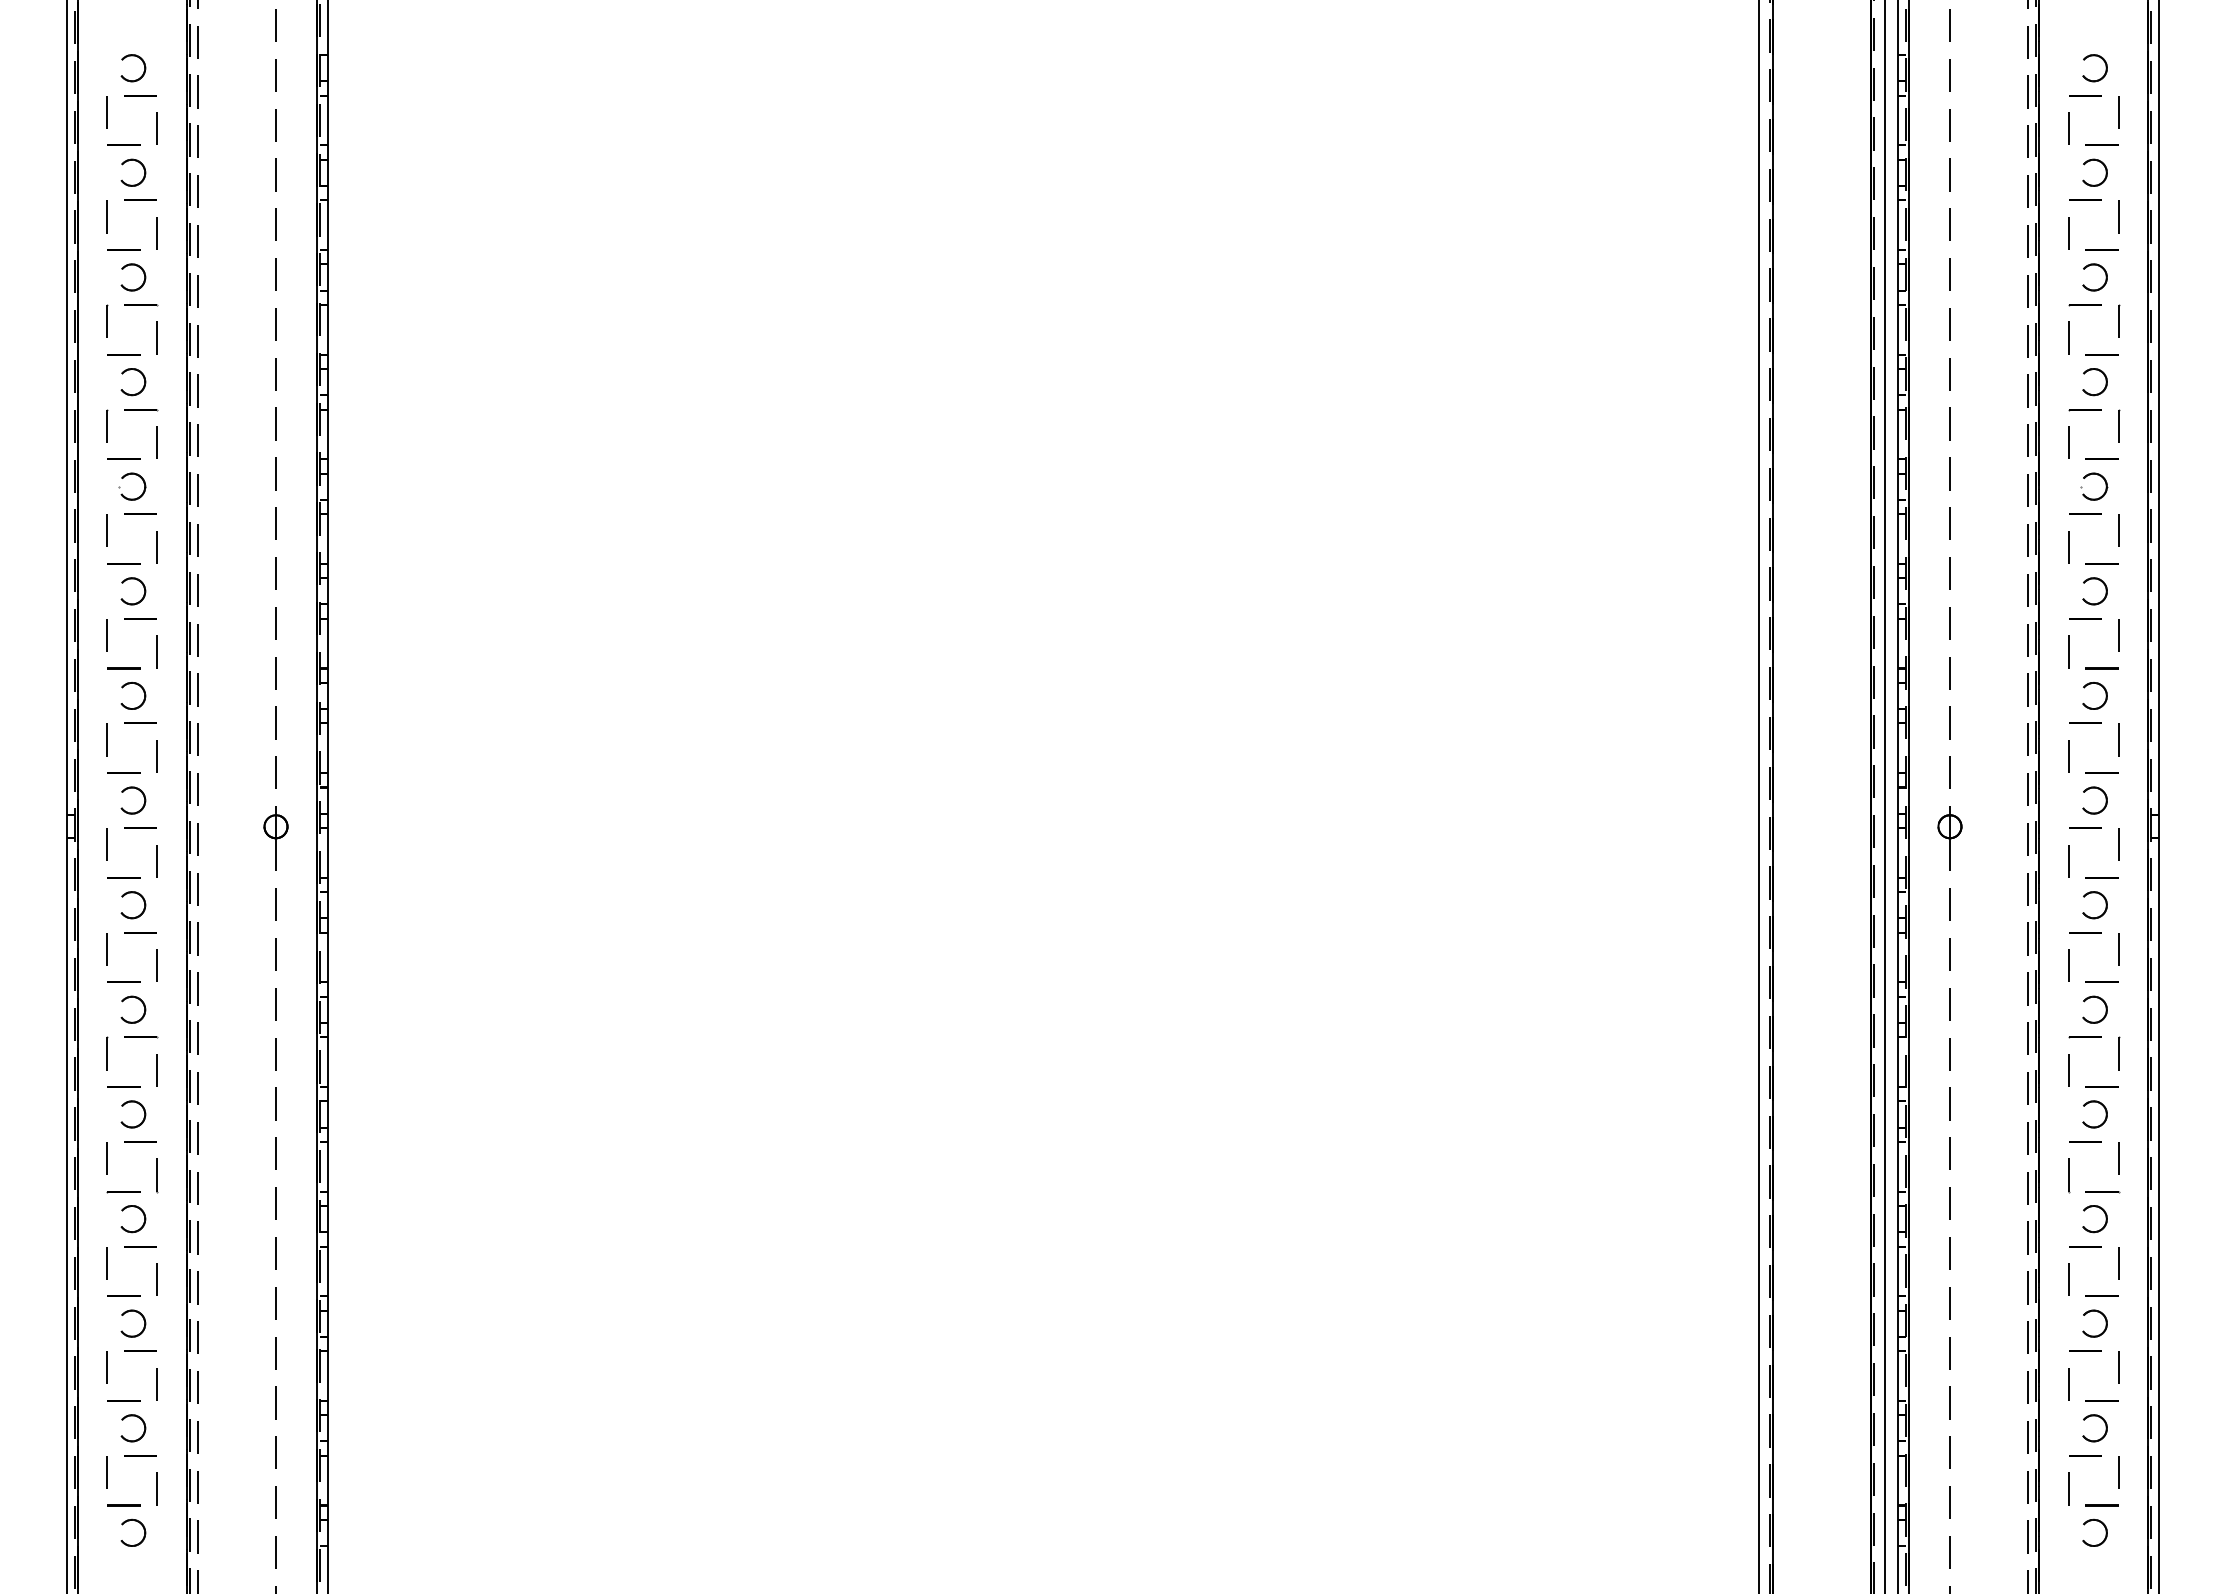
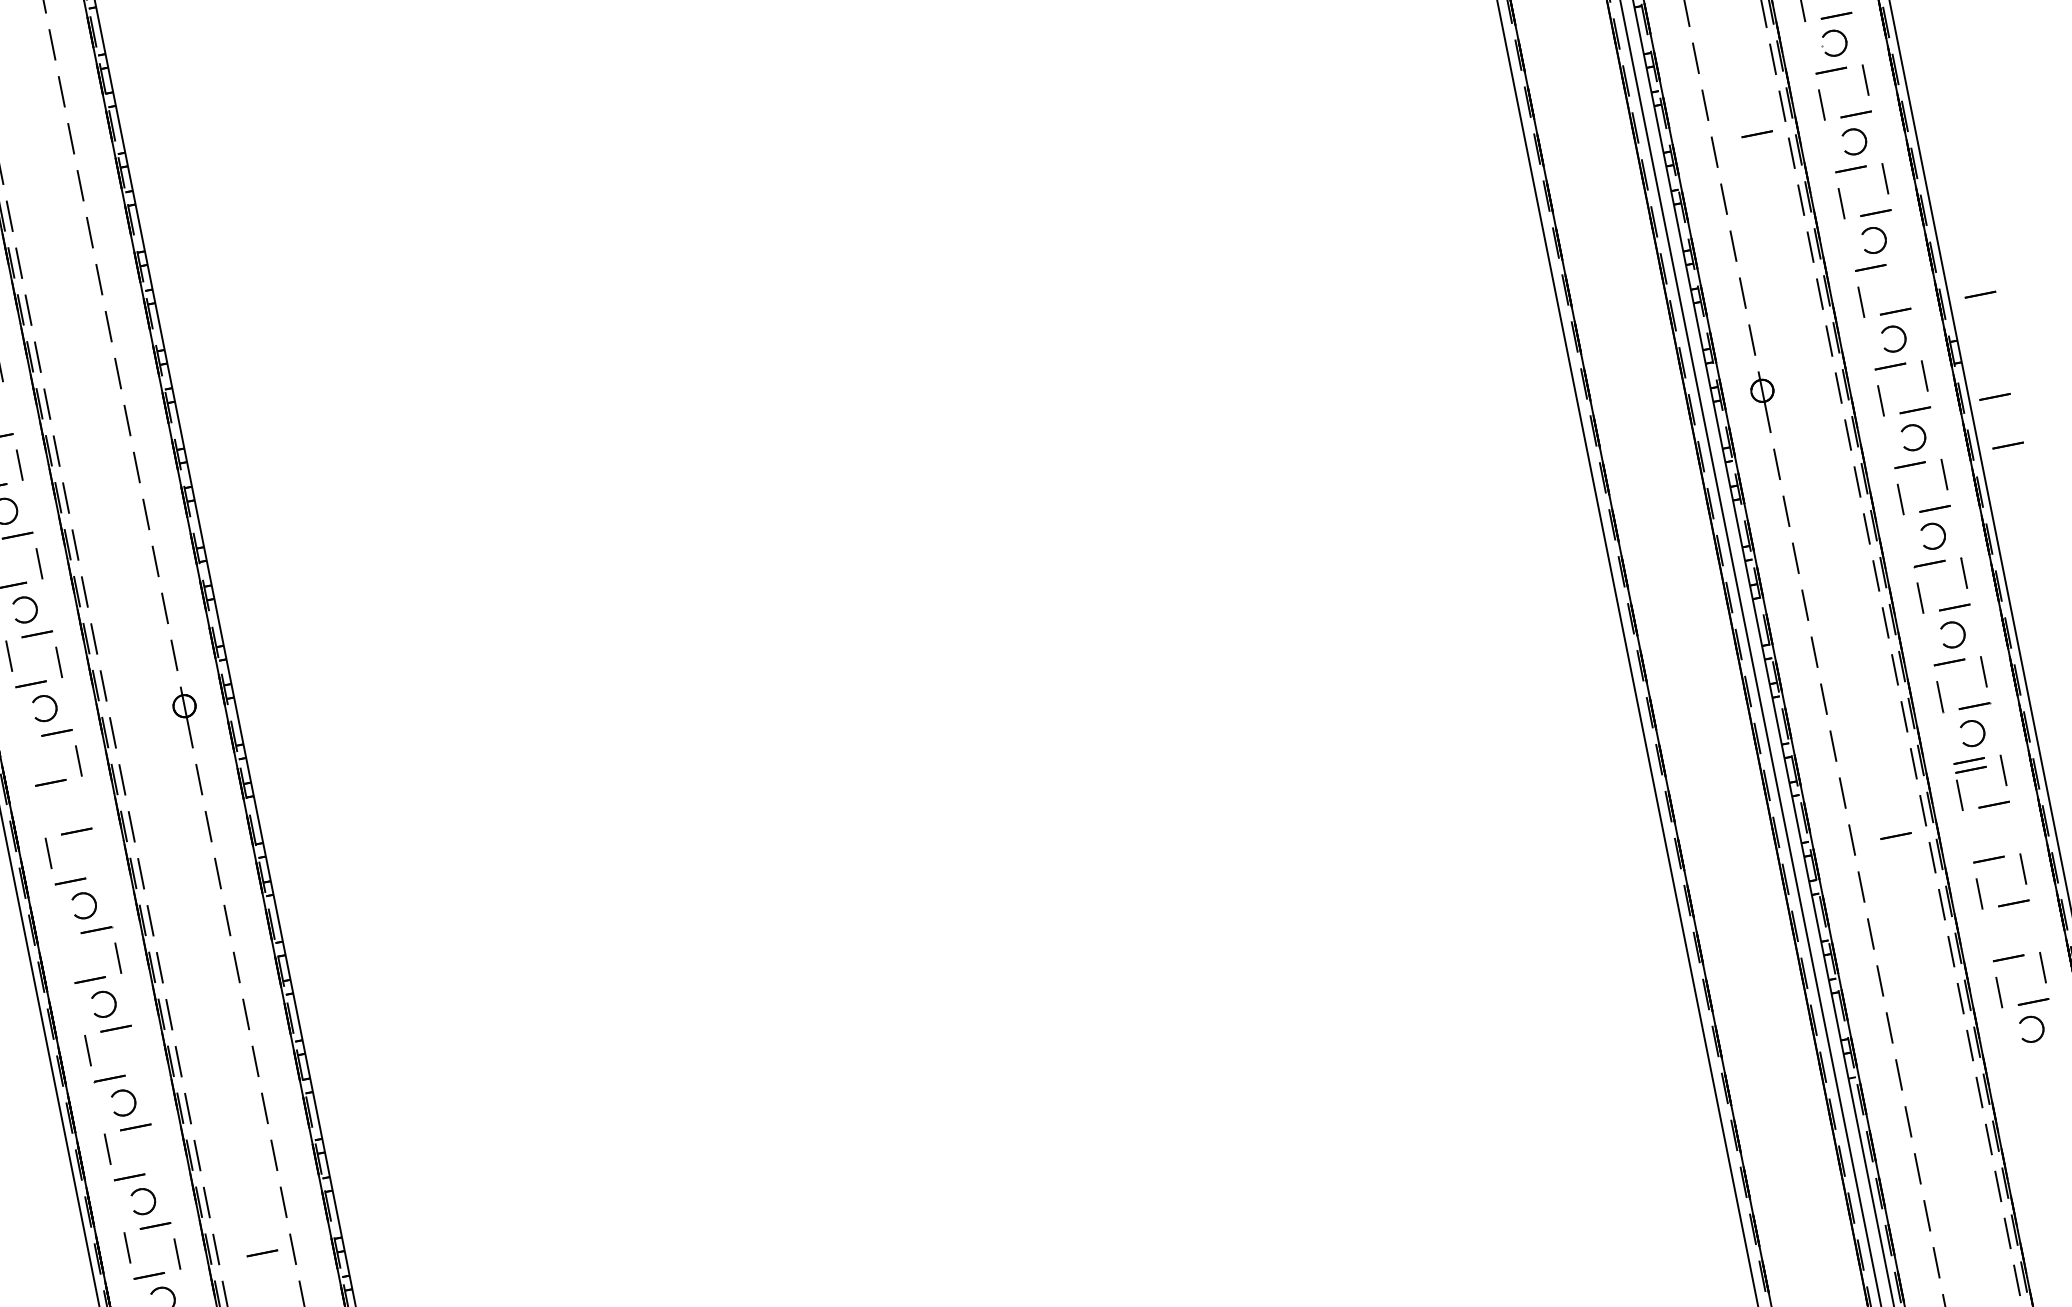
line: (1996, 563) -> (1756, 133), added
line: (2118, 739) -> (1904, 276), removed
line: (2191, 772) -> (1979, 294), added
line: (106, 844) -> (28, 754), removed
line: (2185, 879) -> (1994, 396), added
part: (143, 908) -> (75, 808), removed
line: (2189, 932) -> (2008, 445), added
line: (156, 965) -> (98, 859), removed
line: (107, 1053) -> (68, 951), removed
line: (157, 1175) -> (138, 1057), removed
line: (2085, 1255) -> (1970, 769), added
line: (156, 1279) -> (157, 1155), removed
line: (1995, 1307) -> (1895, 835), added
part: (2105, 1323) -> (2002, 829), removed
line: (243, 1400) -> (261, 1253), added
part: (2105, 1428) -> (2022, 928), removed

